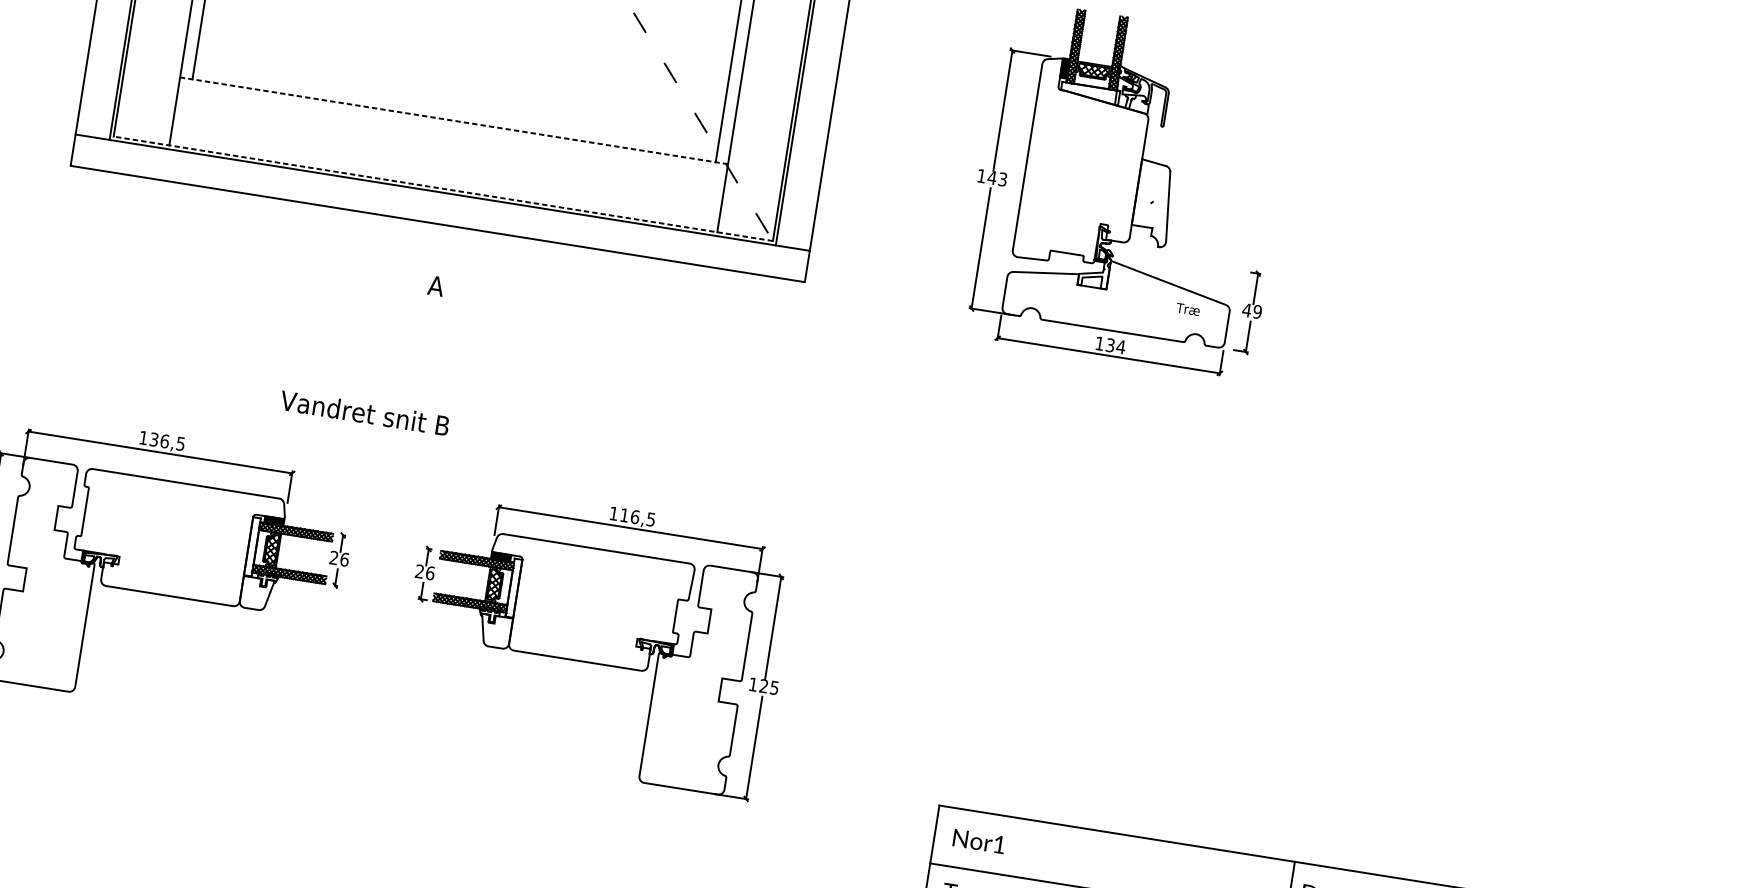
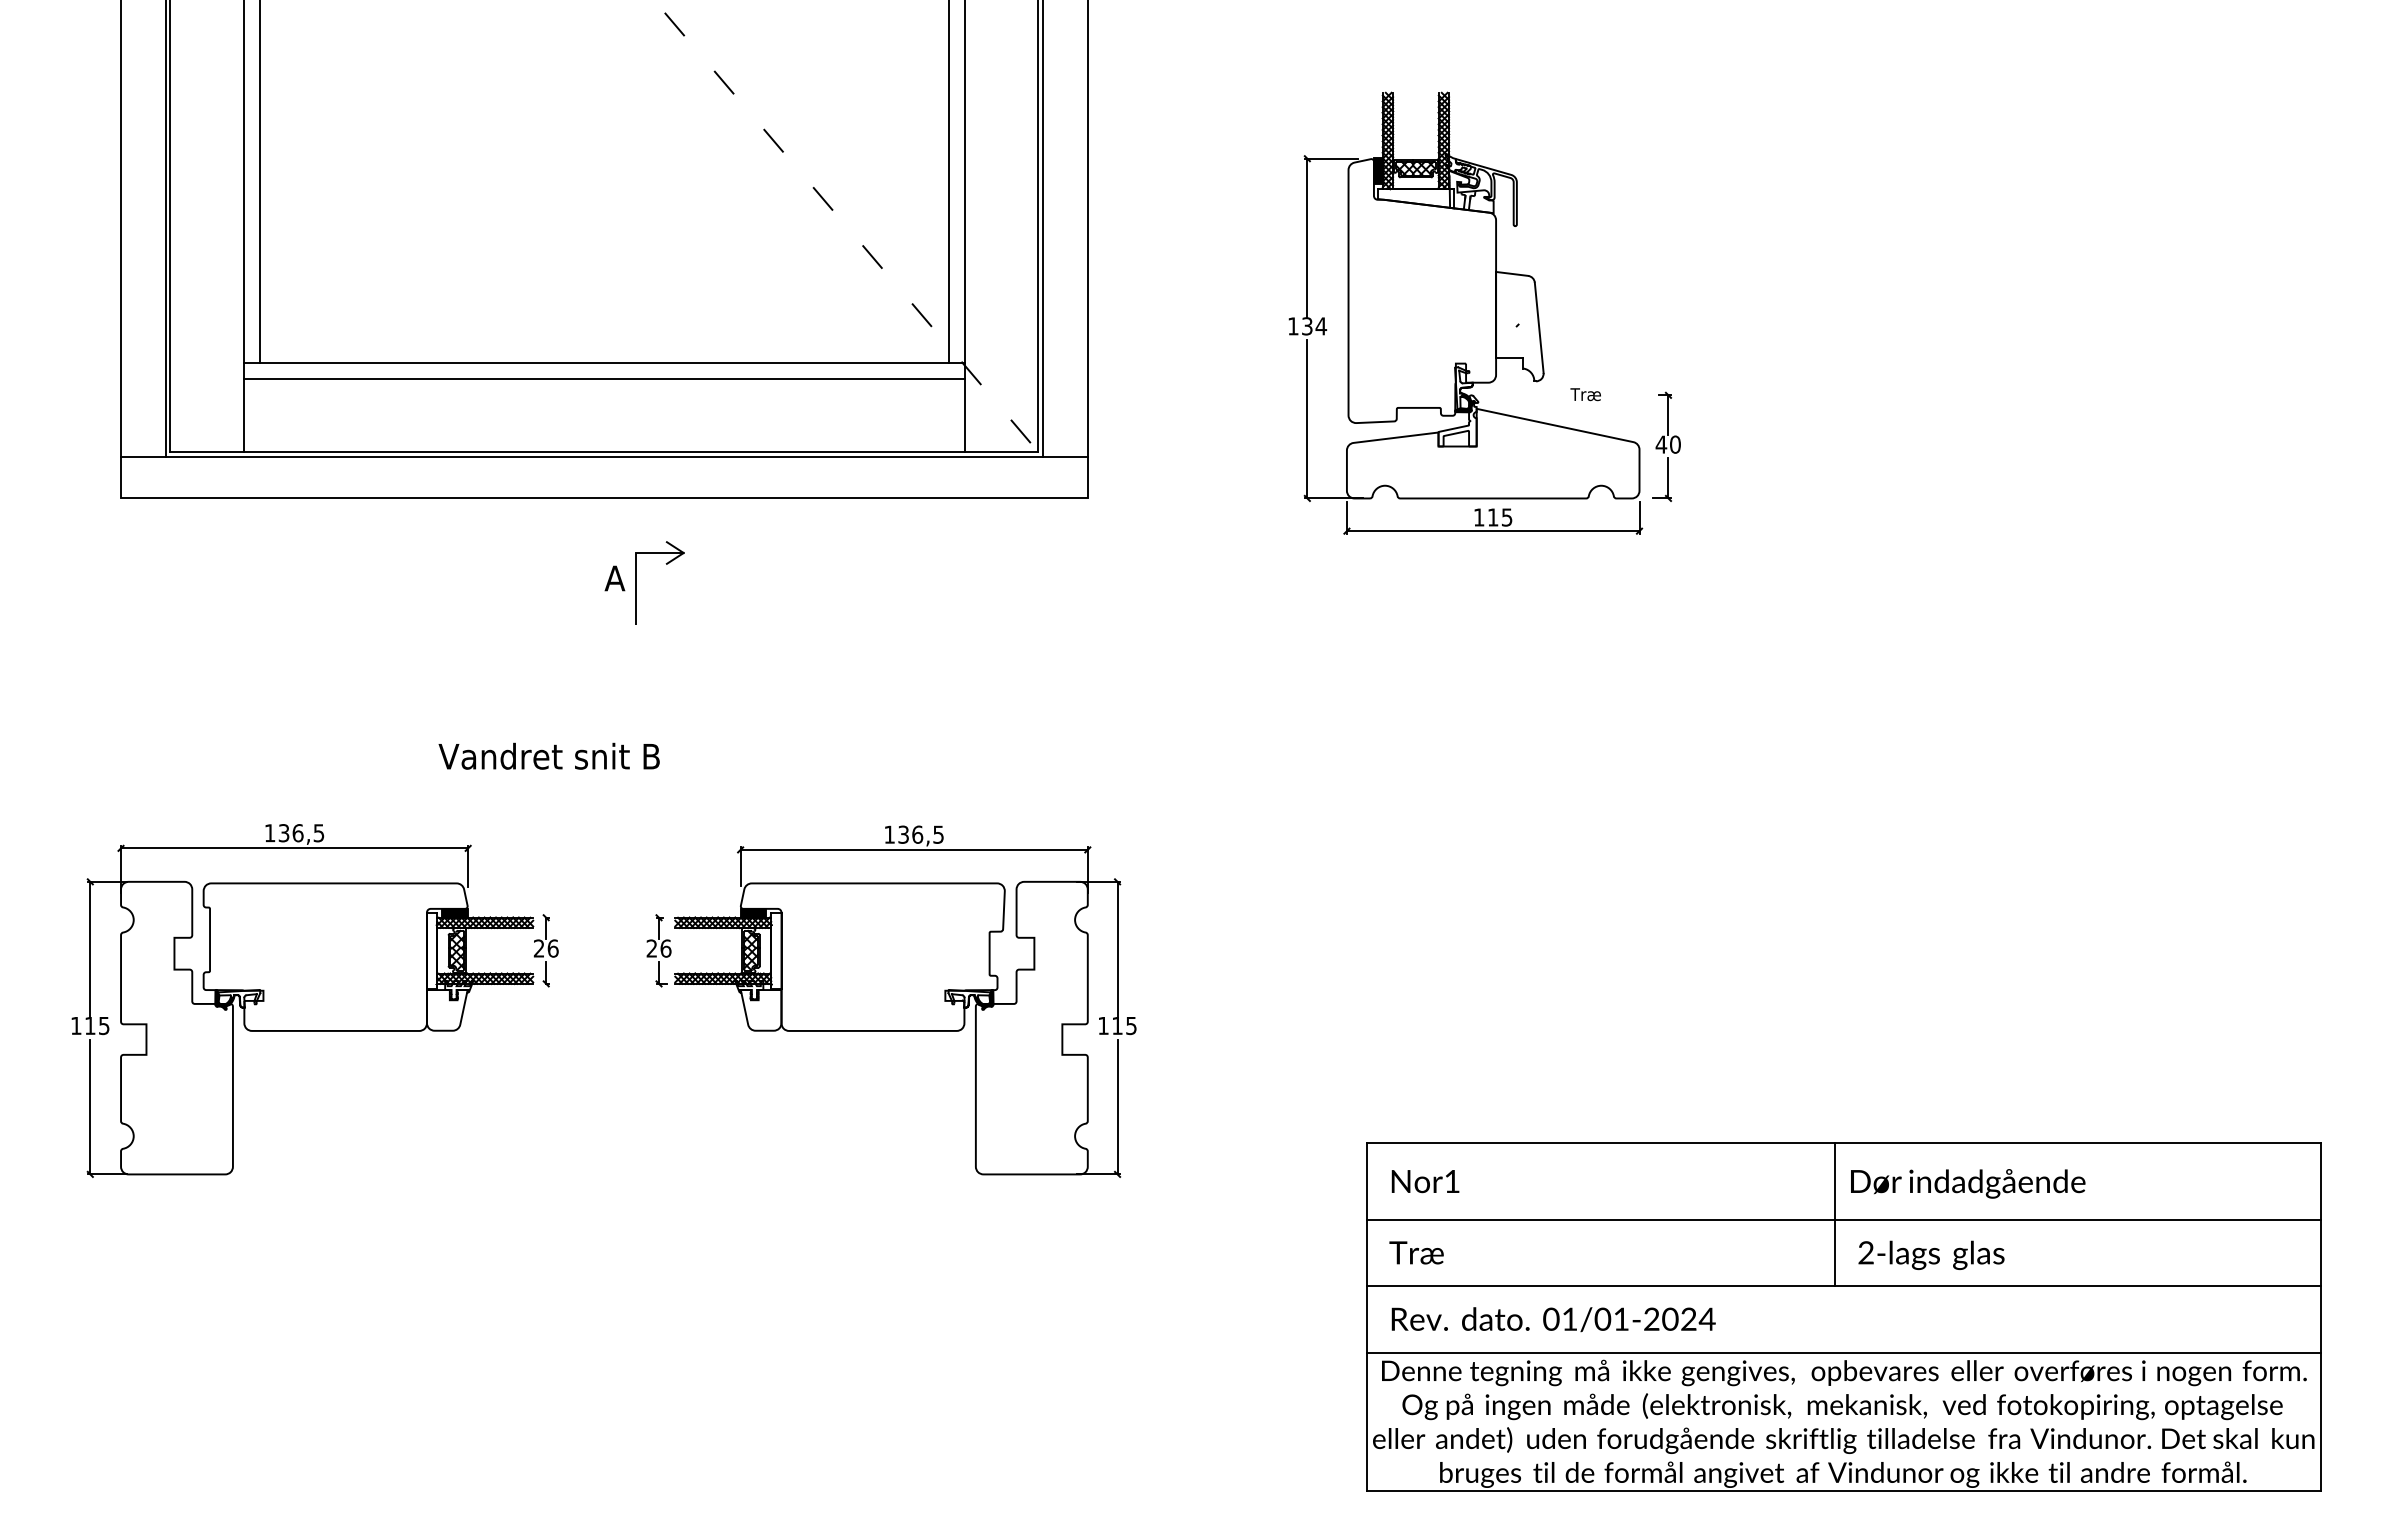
line: (454, 120) -> (604, 362), dashed -> solid
line: (452, 132) -> (604, 378), added
text: (997, 178) -> (1314, 326), 143 -> 134
line: (442, 188) -> (603, 452), dashed -> solid
part: (476, 281) -> (666, 564), added
text: (1187, 309) -> (1585, 394), moved
text: (1256, 311) -> (1674, 444), 49 -> 40
text: (1115, 346) -> (1499, 517), 134 -> 115
text: (624, 515) -> (903, 834), 116,5 -> 136,5
text: (764, 685) -> (1117, 1025), 125 -> 115

